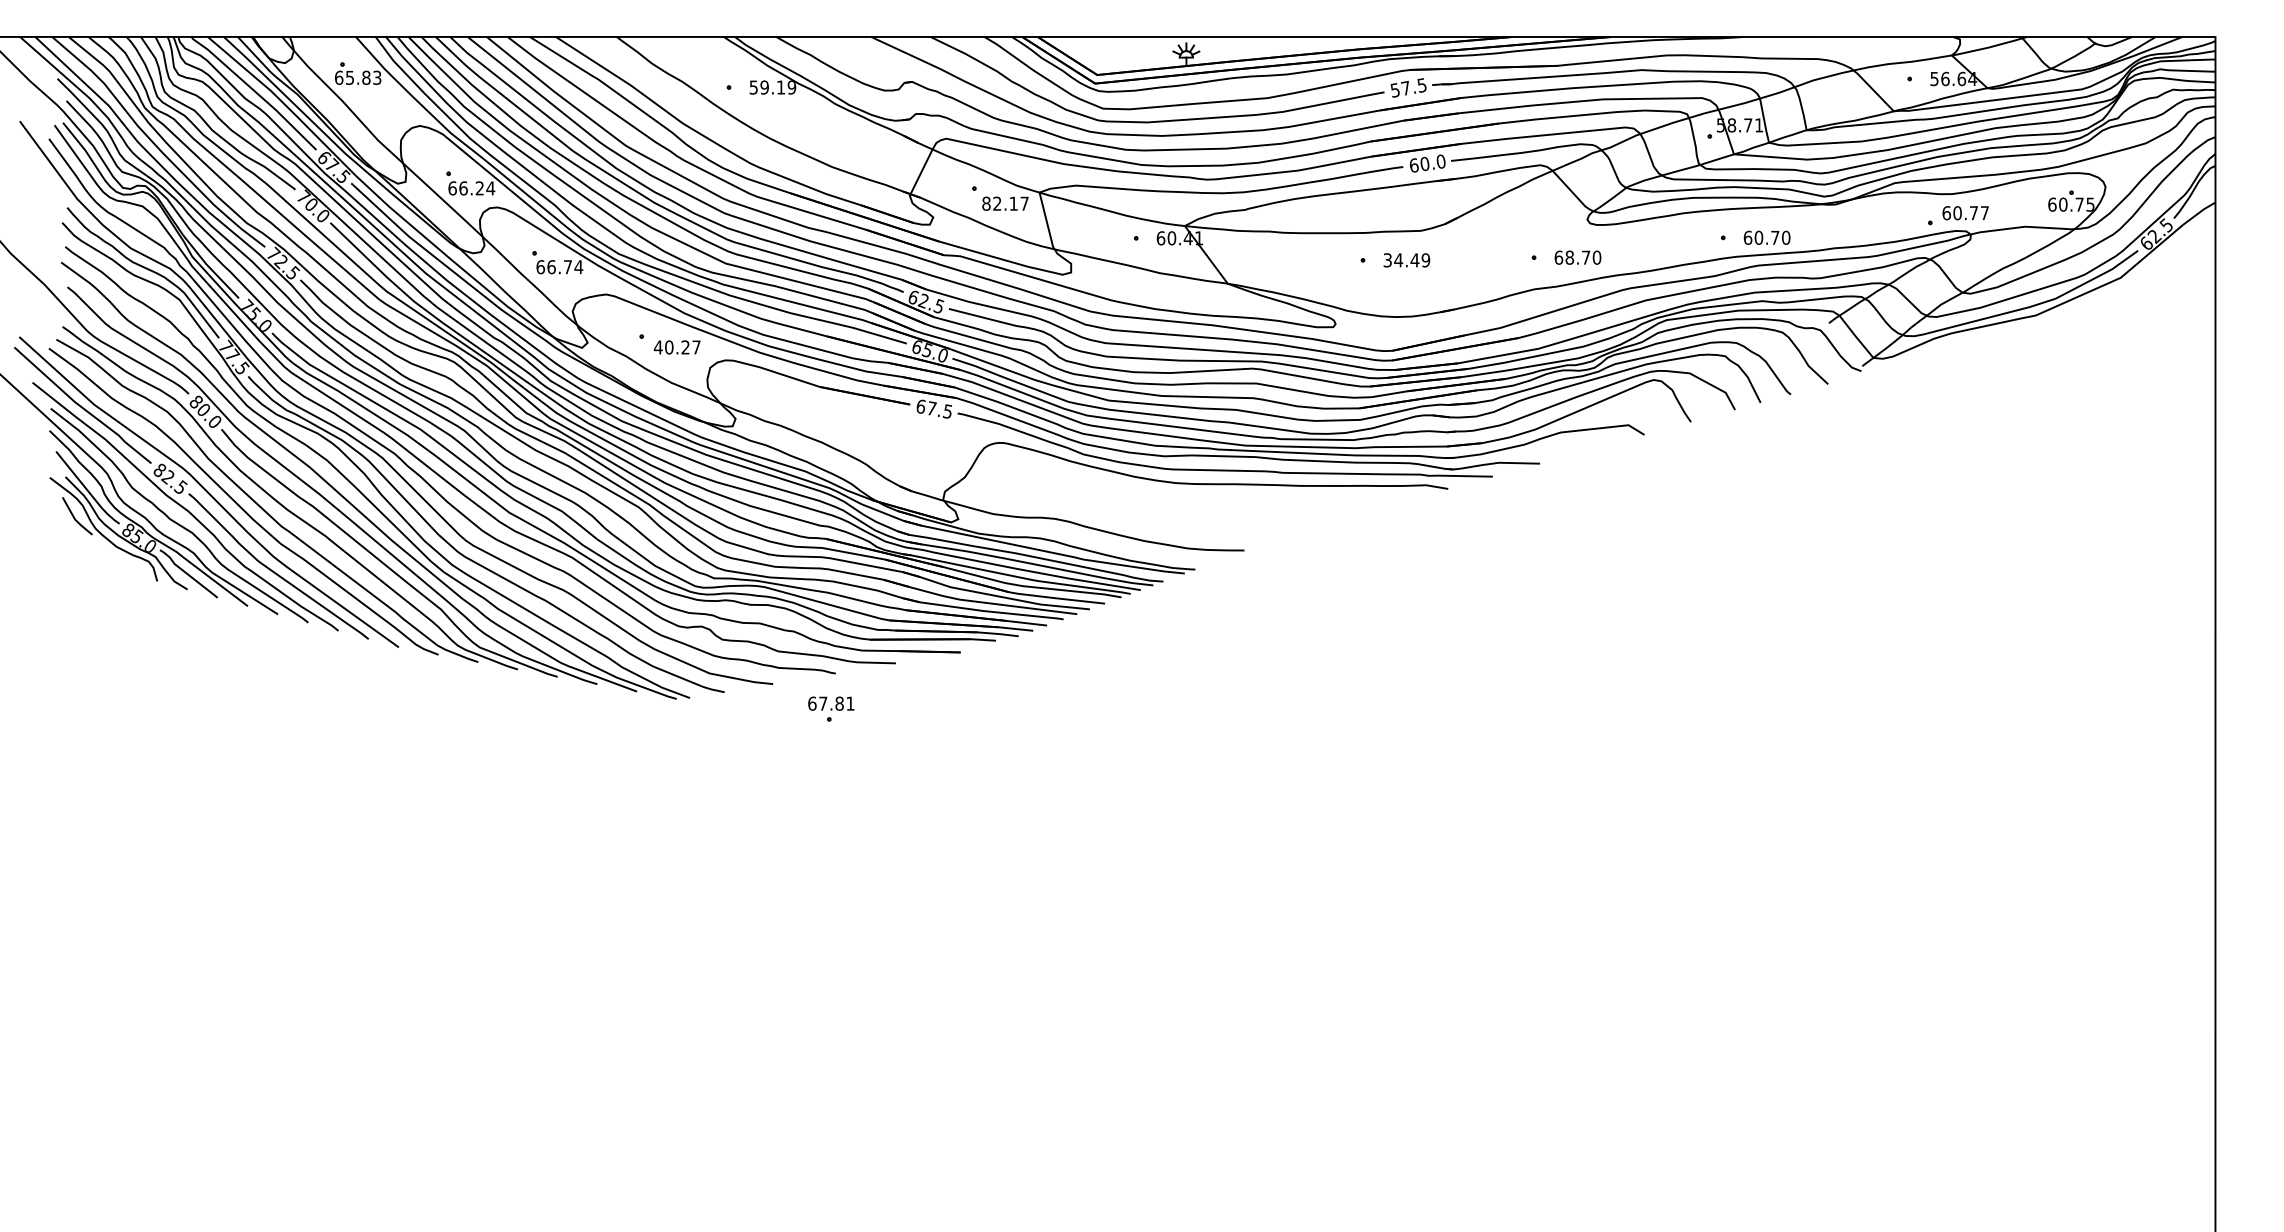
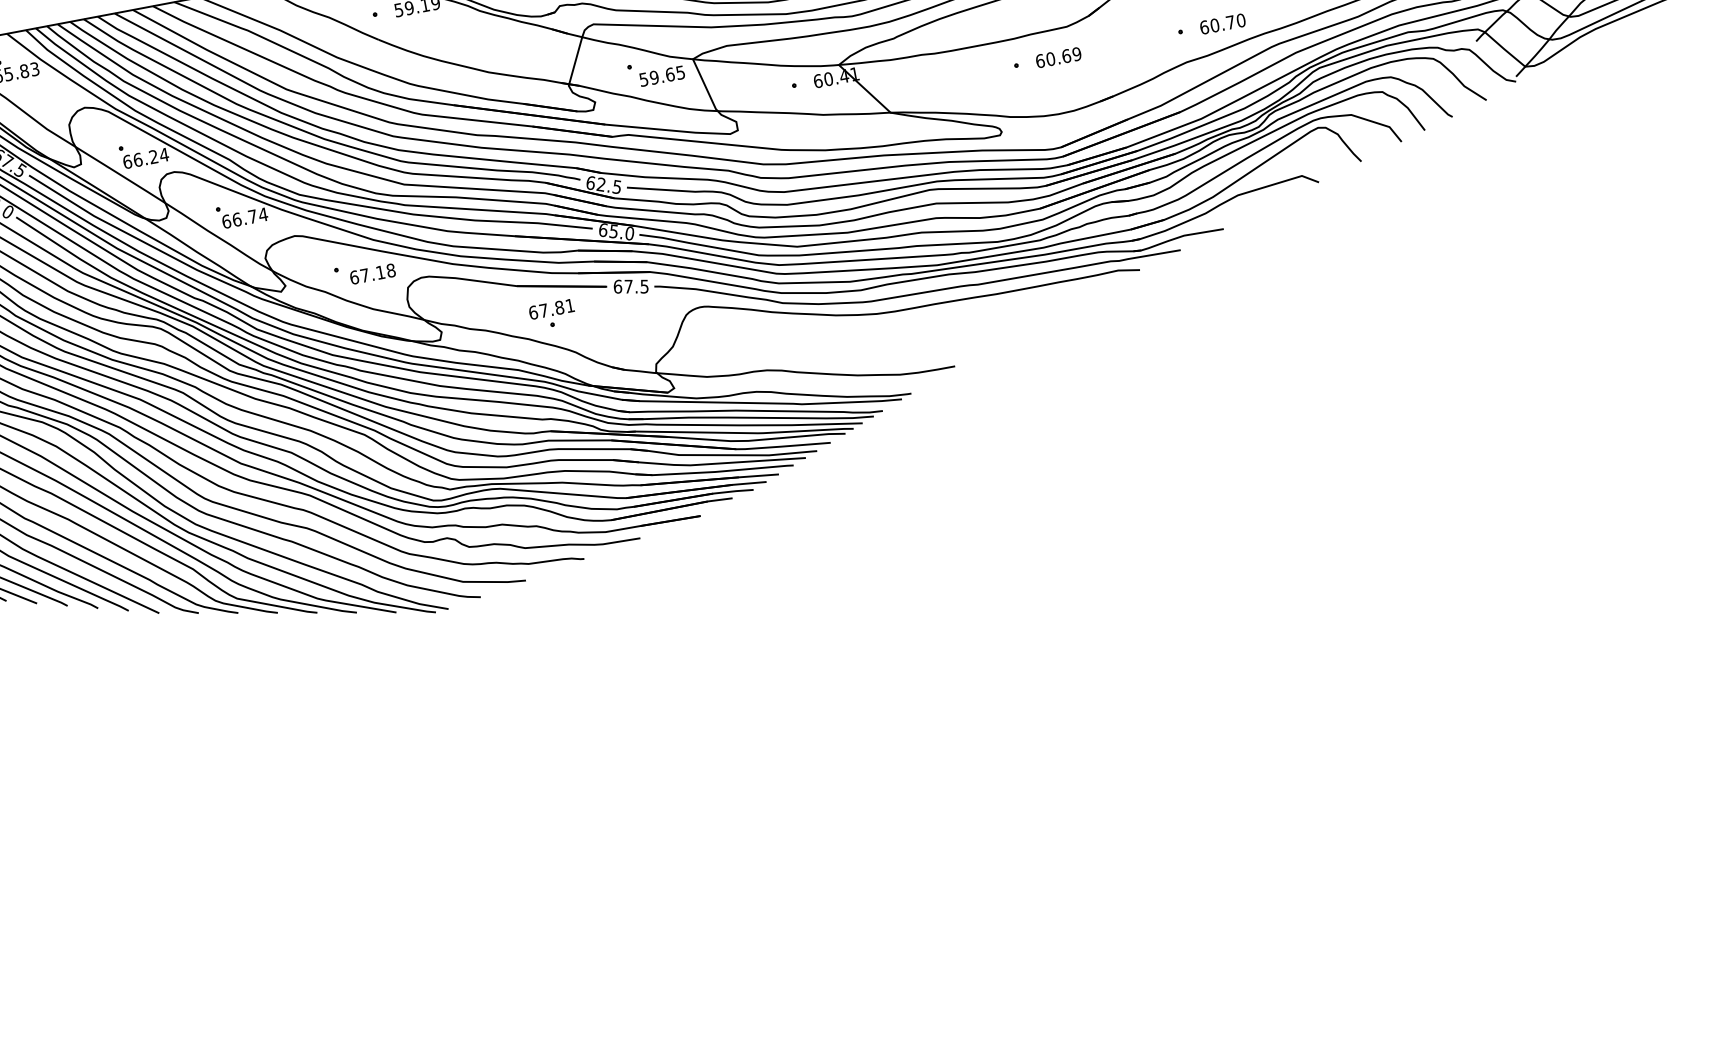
text: (1005, 203) -> (662, 75), 82.17 -> 59.65
text: (1569, 257) -> (1214, 25), 68.70 -> 60.70
text: (1401, 260) -> (1053, 58), 34.49 -> 60.69
text: (676, 347) -> (371, 274), 40.27 -> 67.18
part: (831, 708) -> (552, 313), moved

